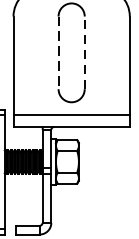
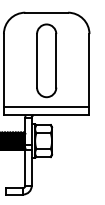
line: (59, 52) -> (37, 60), dashed -> solid
line: (84, 52) -> (56, 60), dashed -> solid

